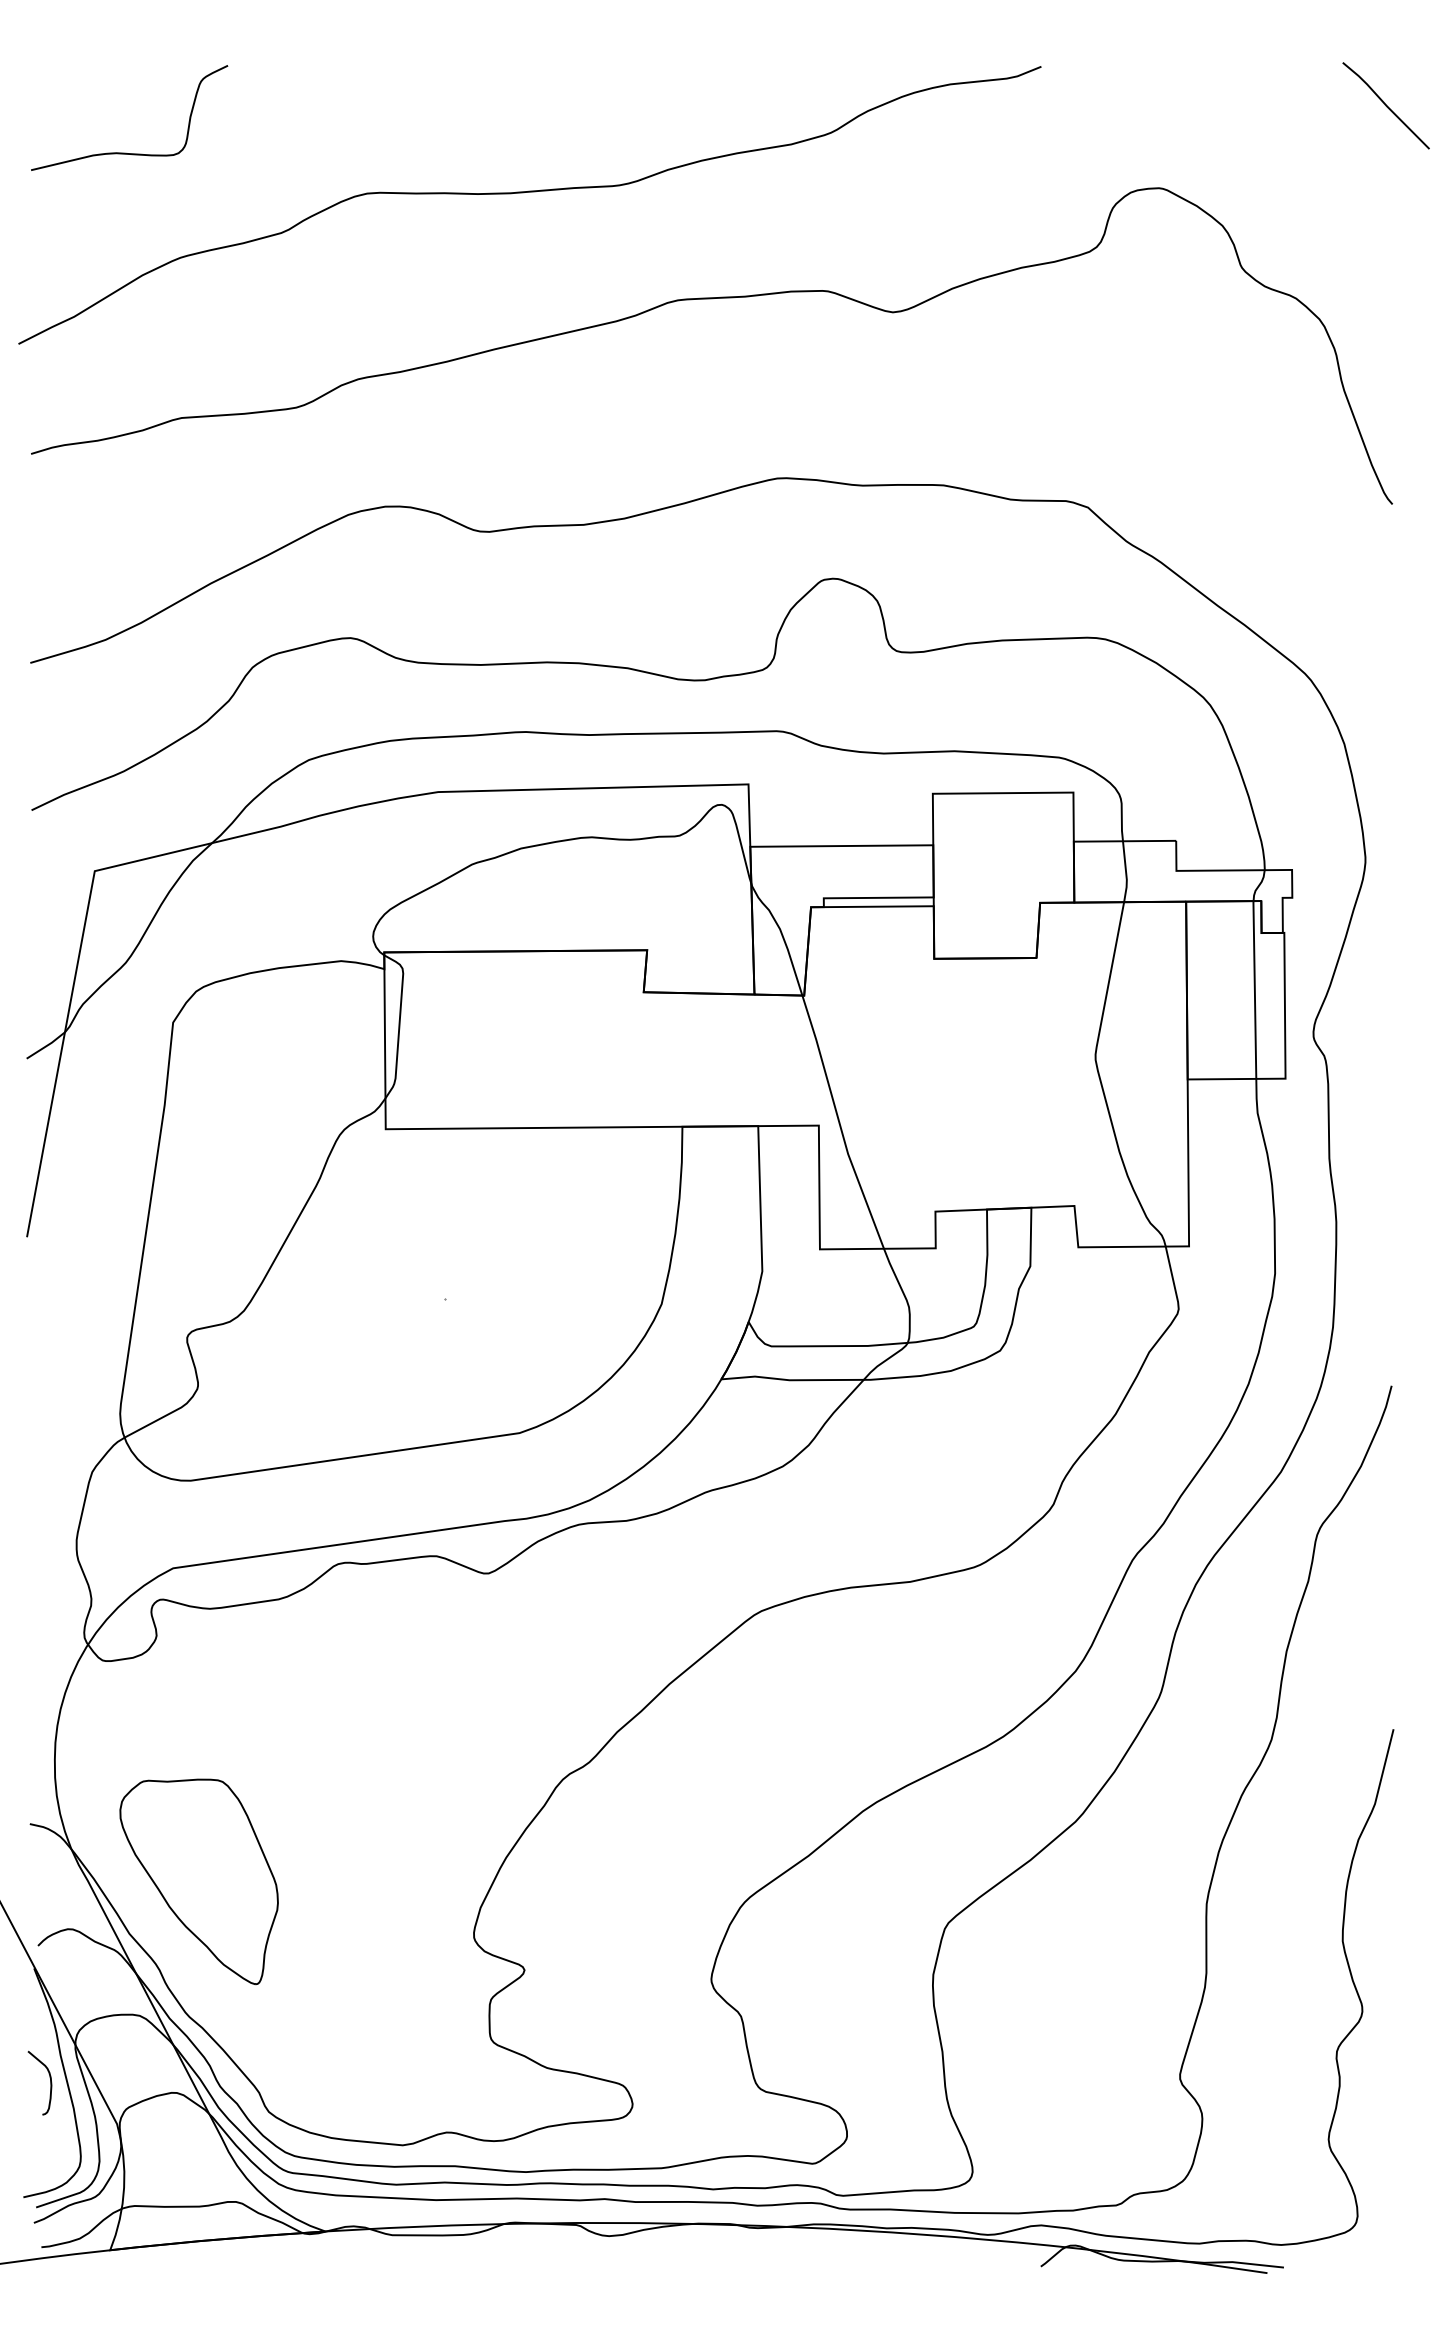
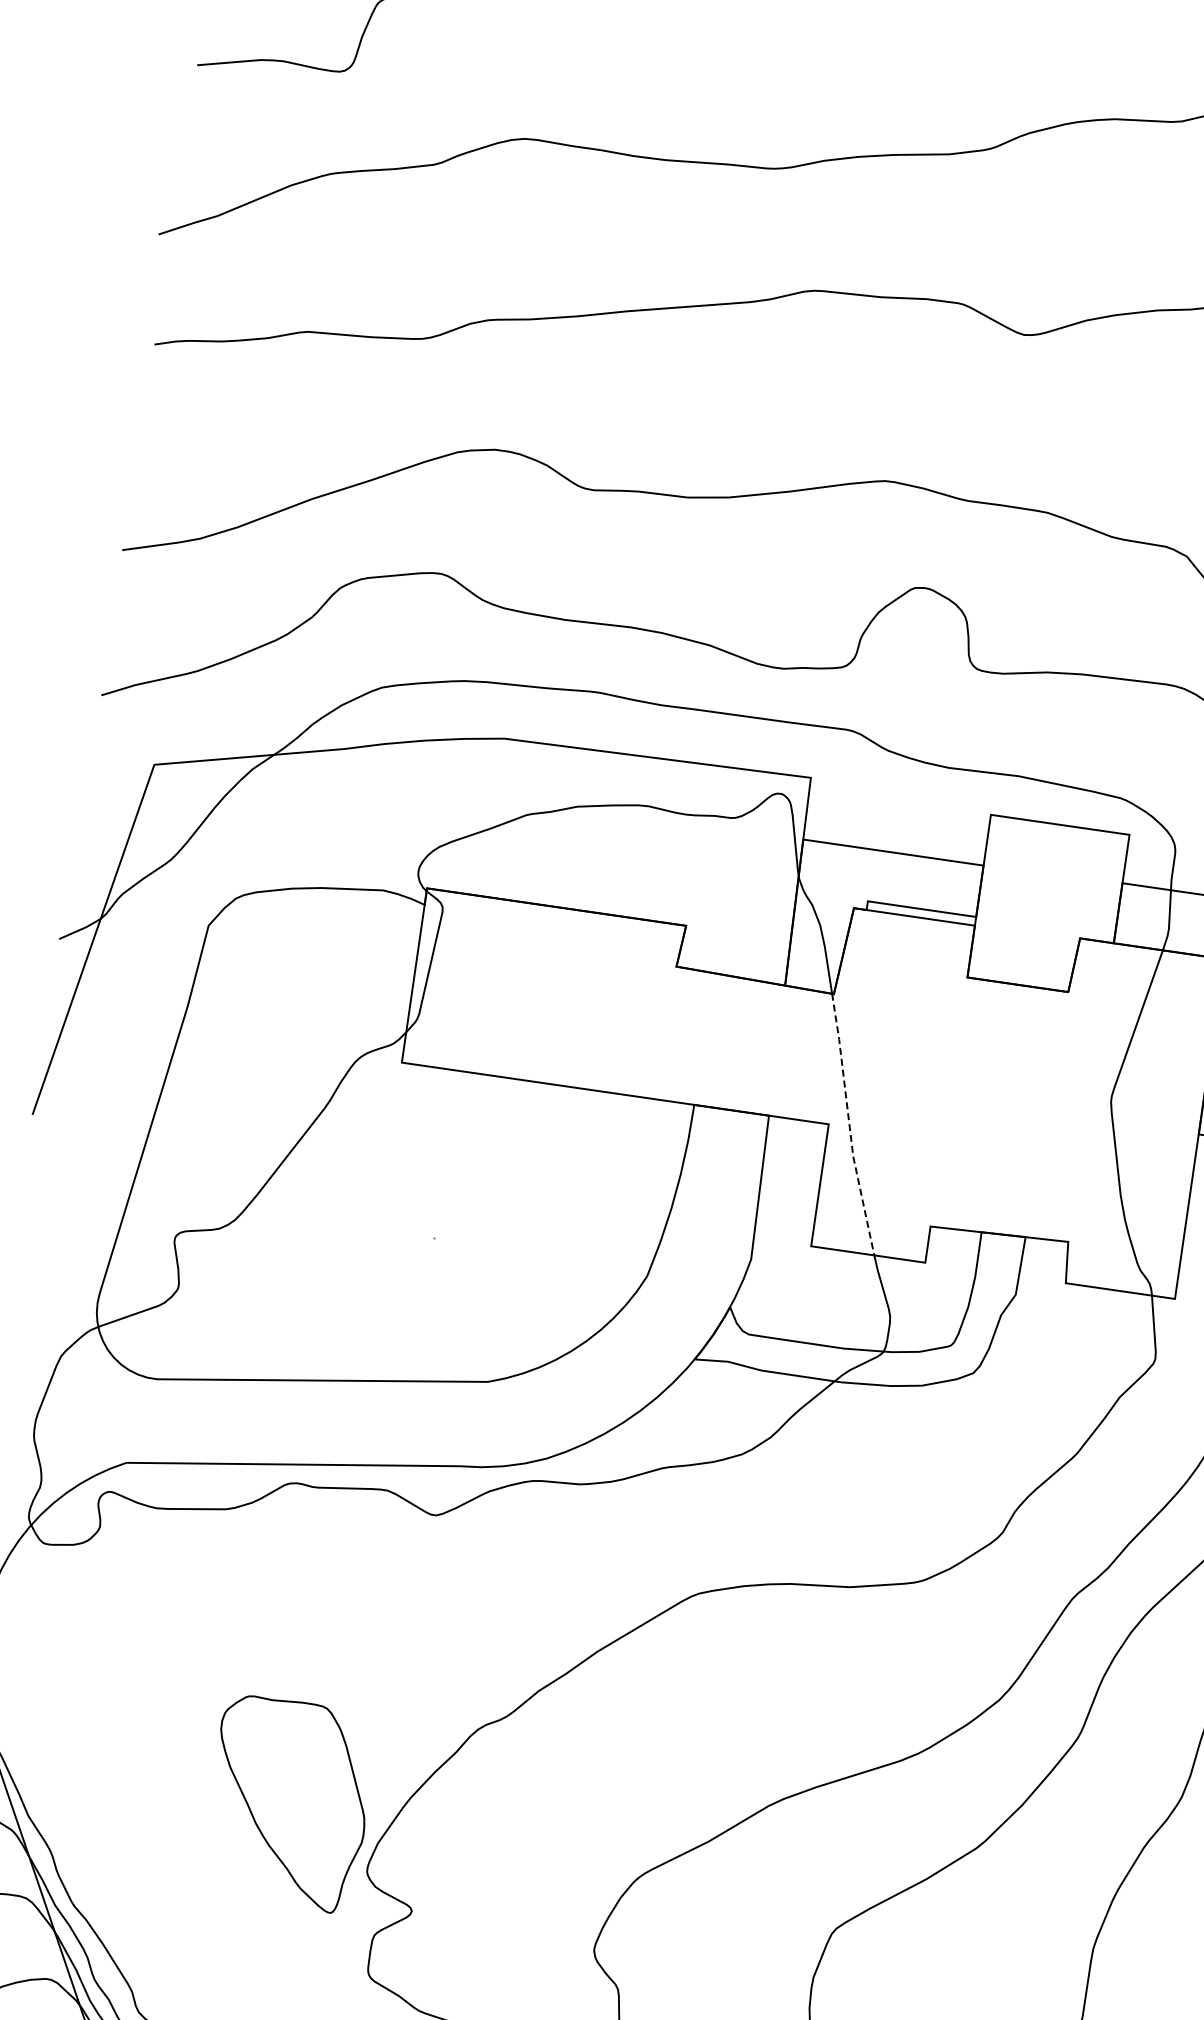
line: (839, 1123) -> (849, 1125), solid -> dashed
part: (198, 1881) -> (288, 1803), moved

